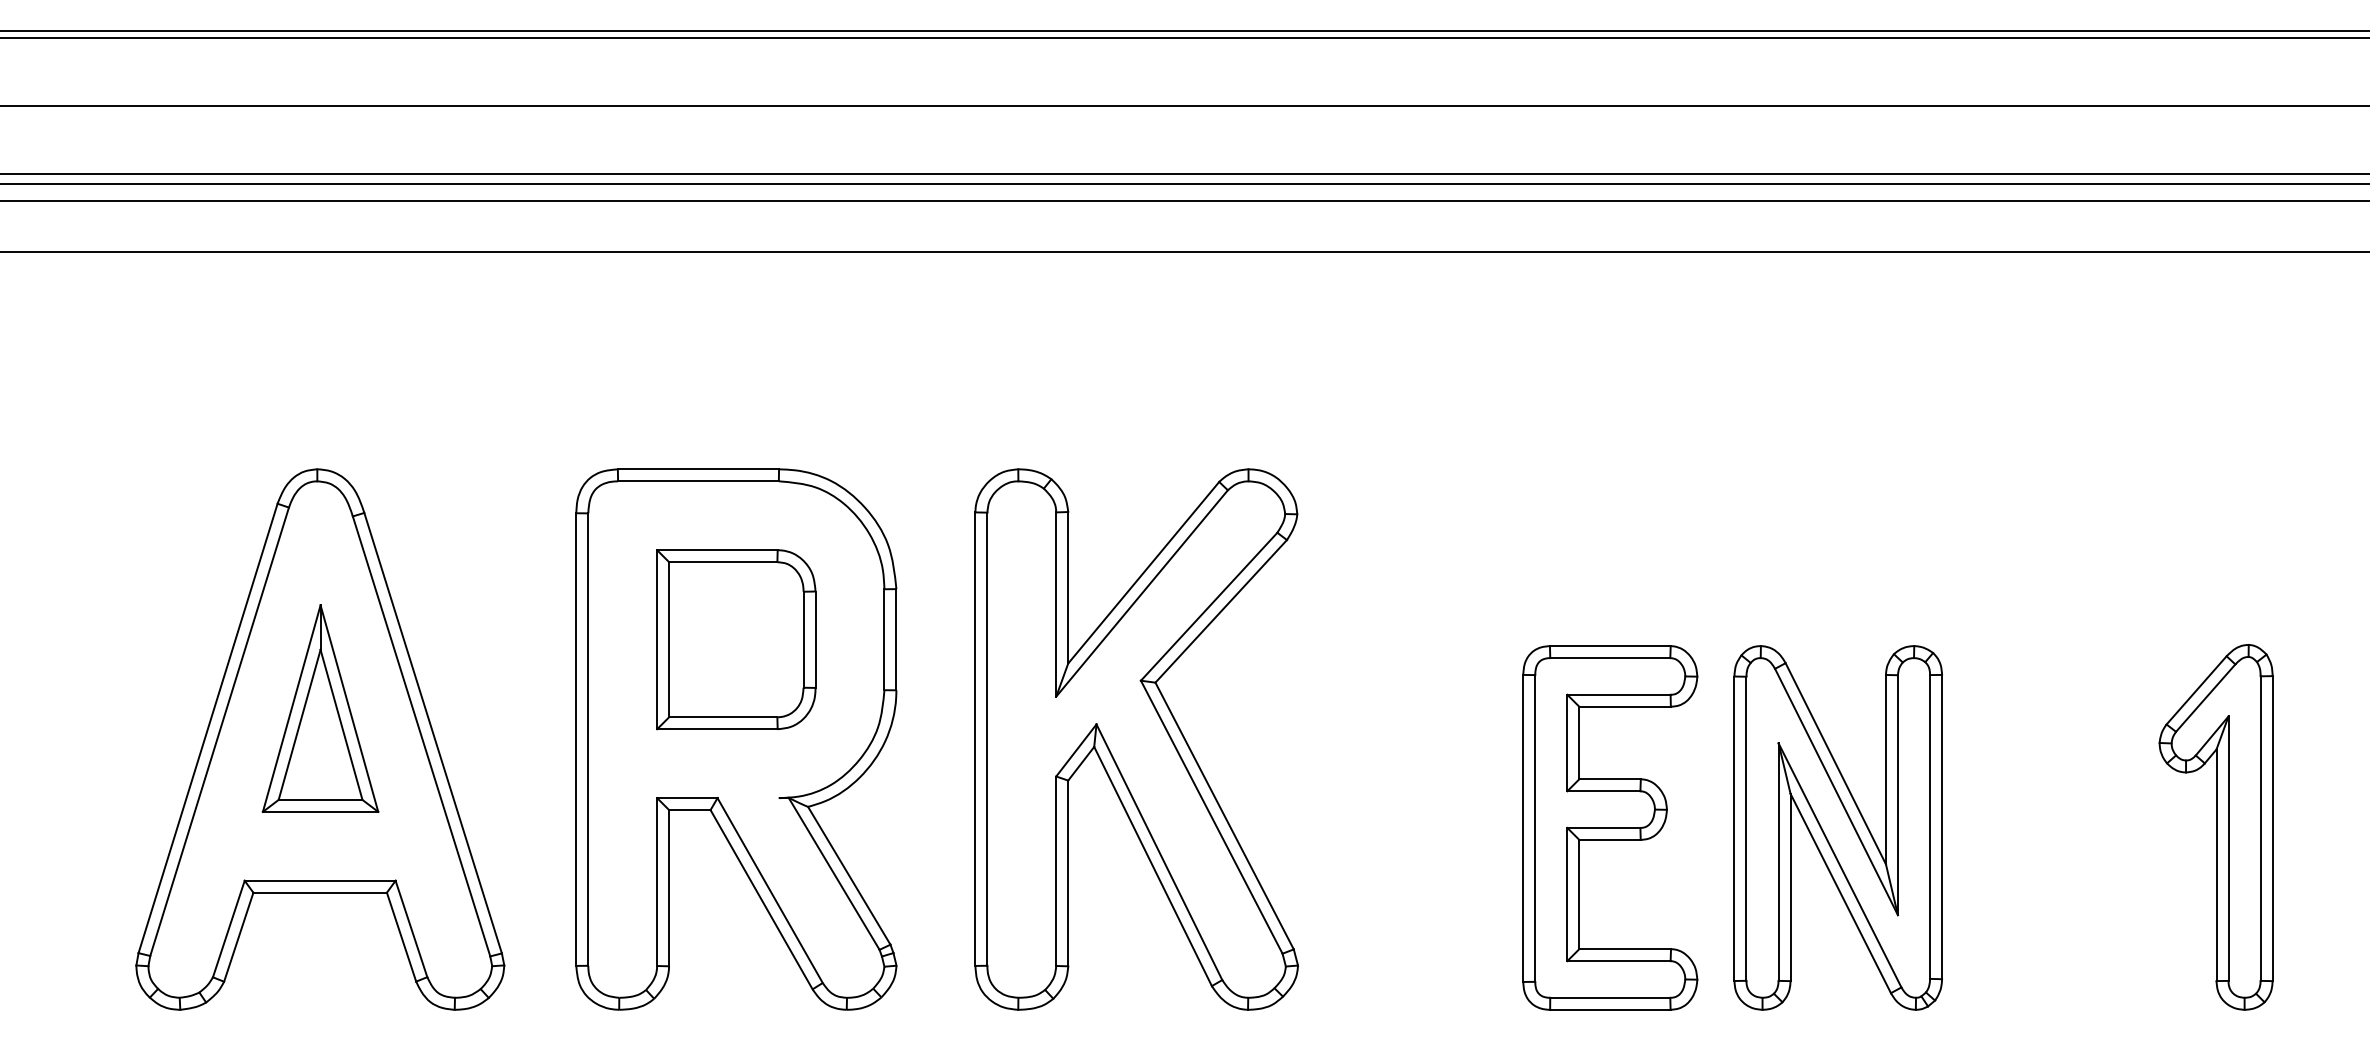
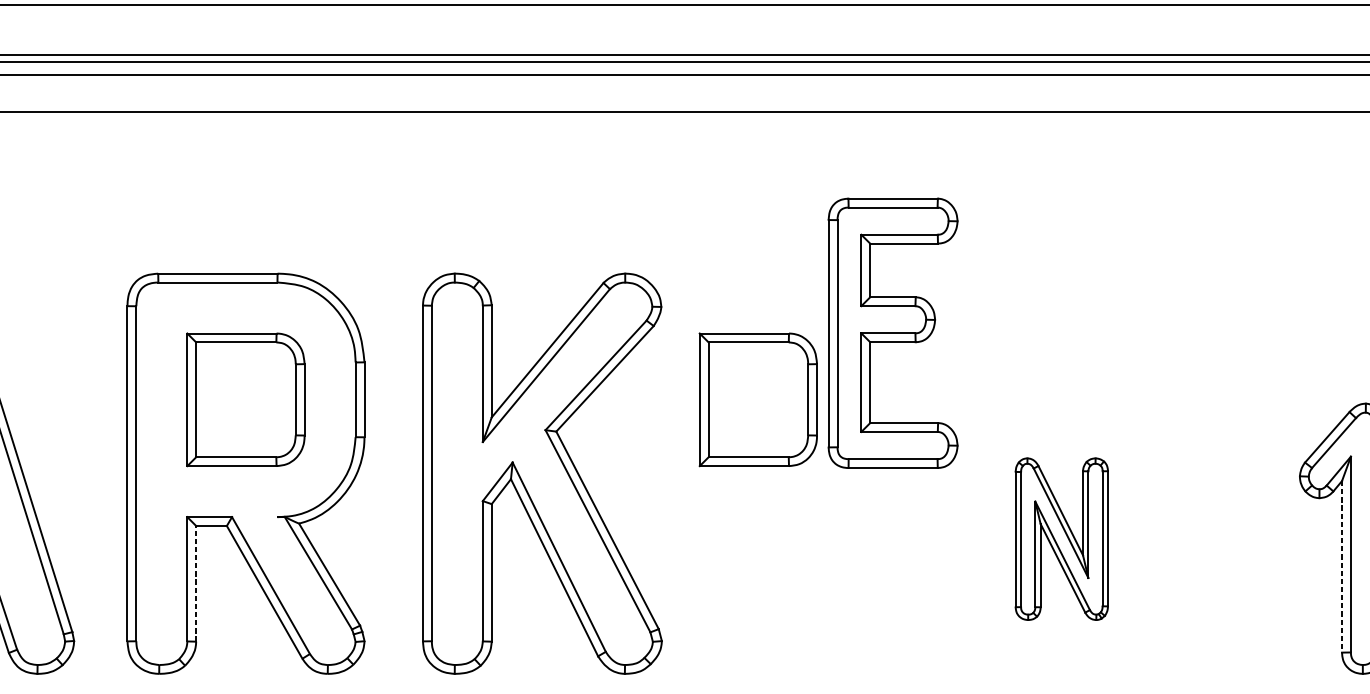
part: (1428, 639) -> (758, 399), added
part: (1610, 827) -> (893, 333), moved
part: (1837, 827) -> (1061, 538), size x0.6
line: (2216, 865) -> (1342, 567), solid -> dashed
line: (669, 887) -> (196, 583), solid -> dashed

